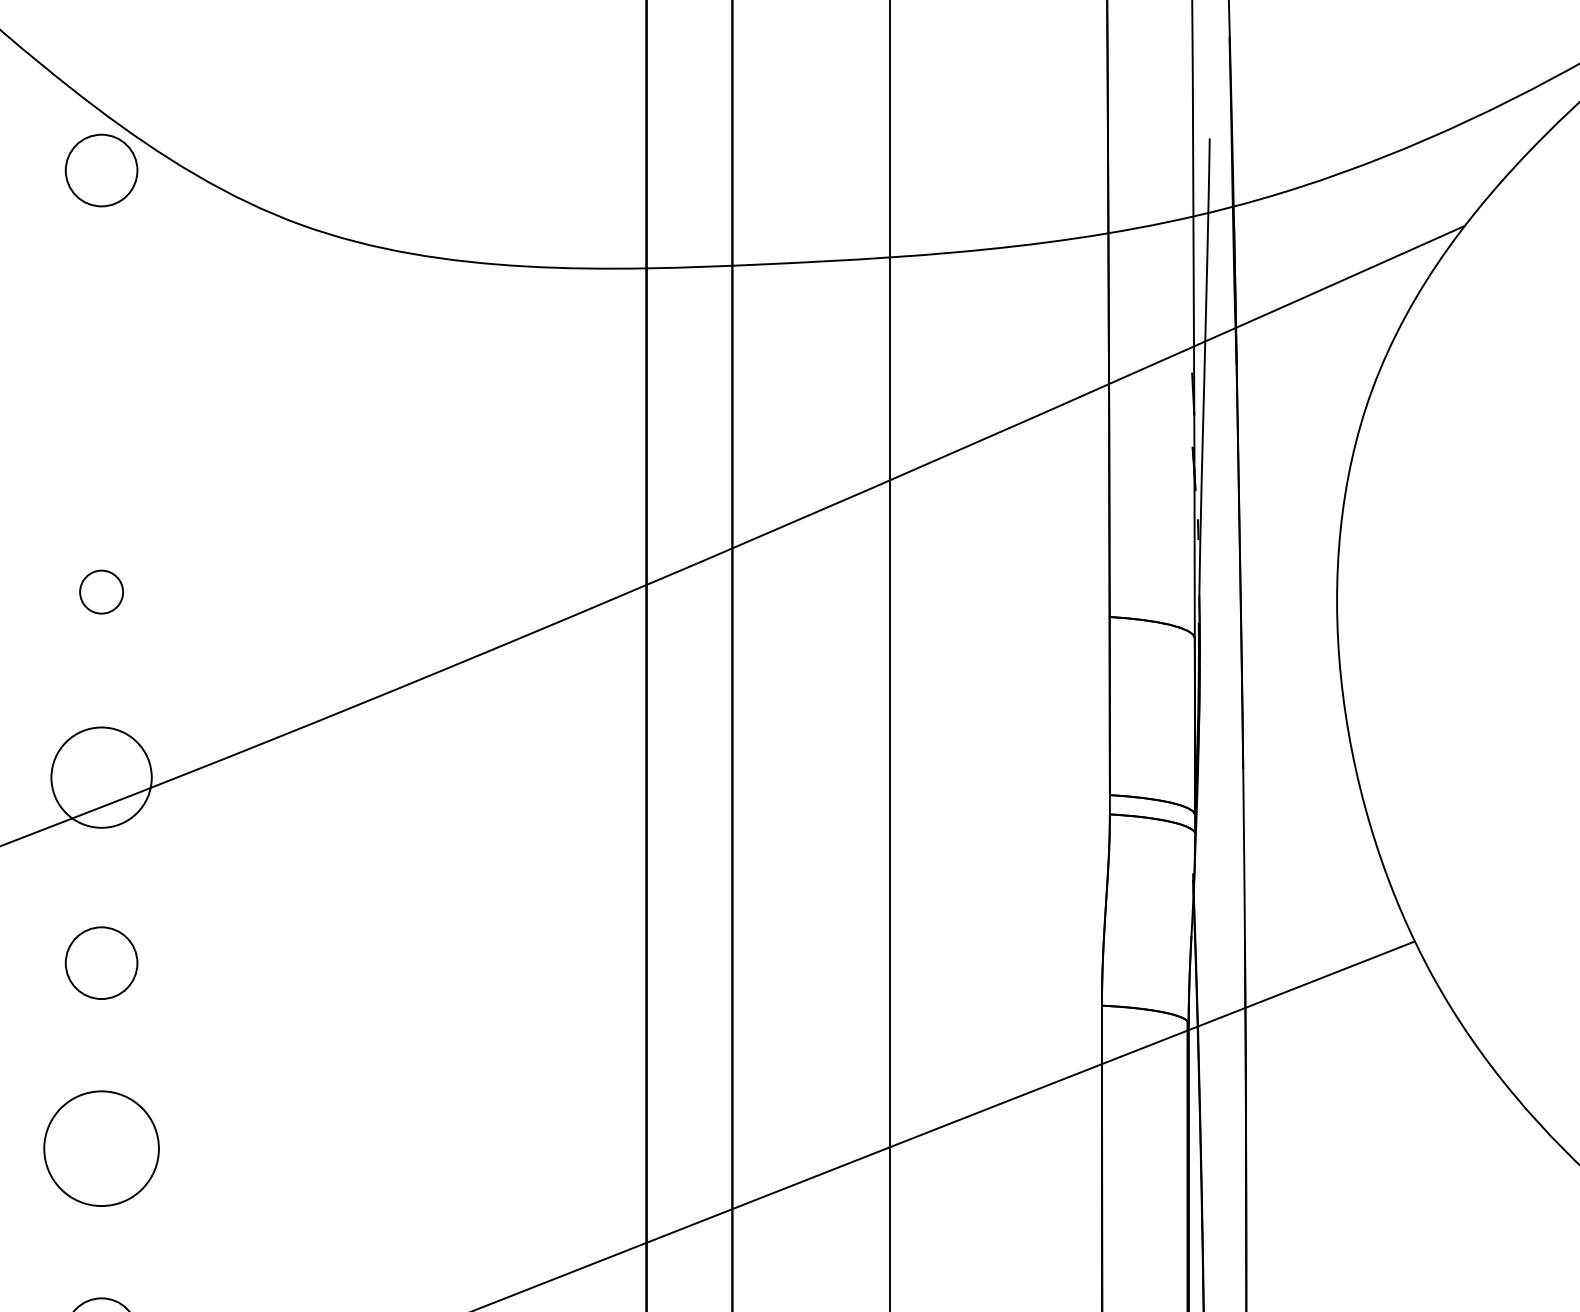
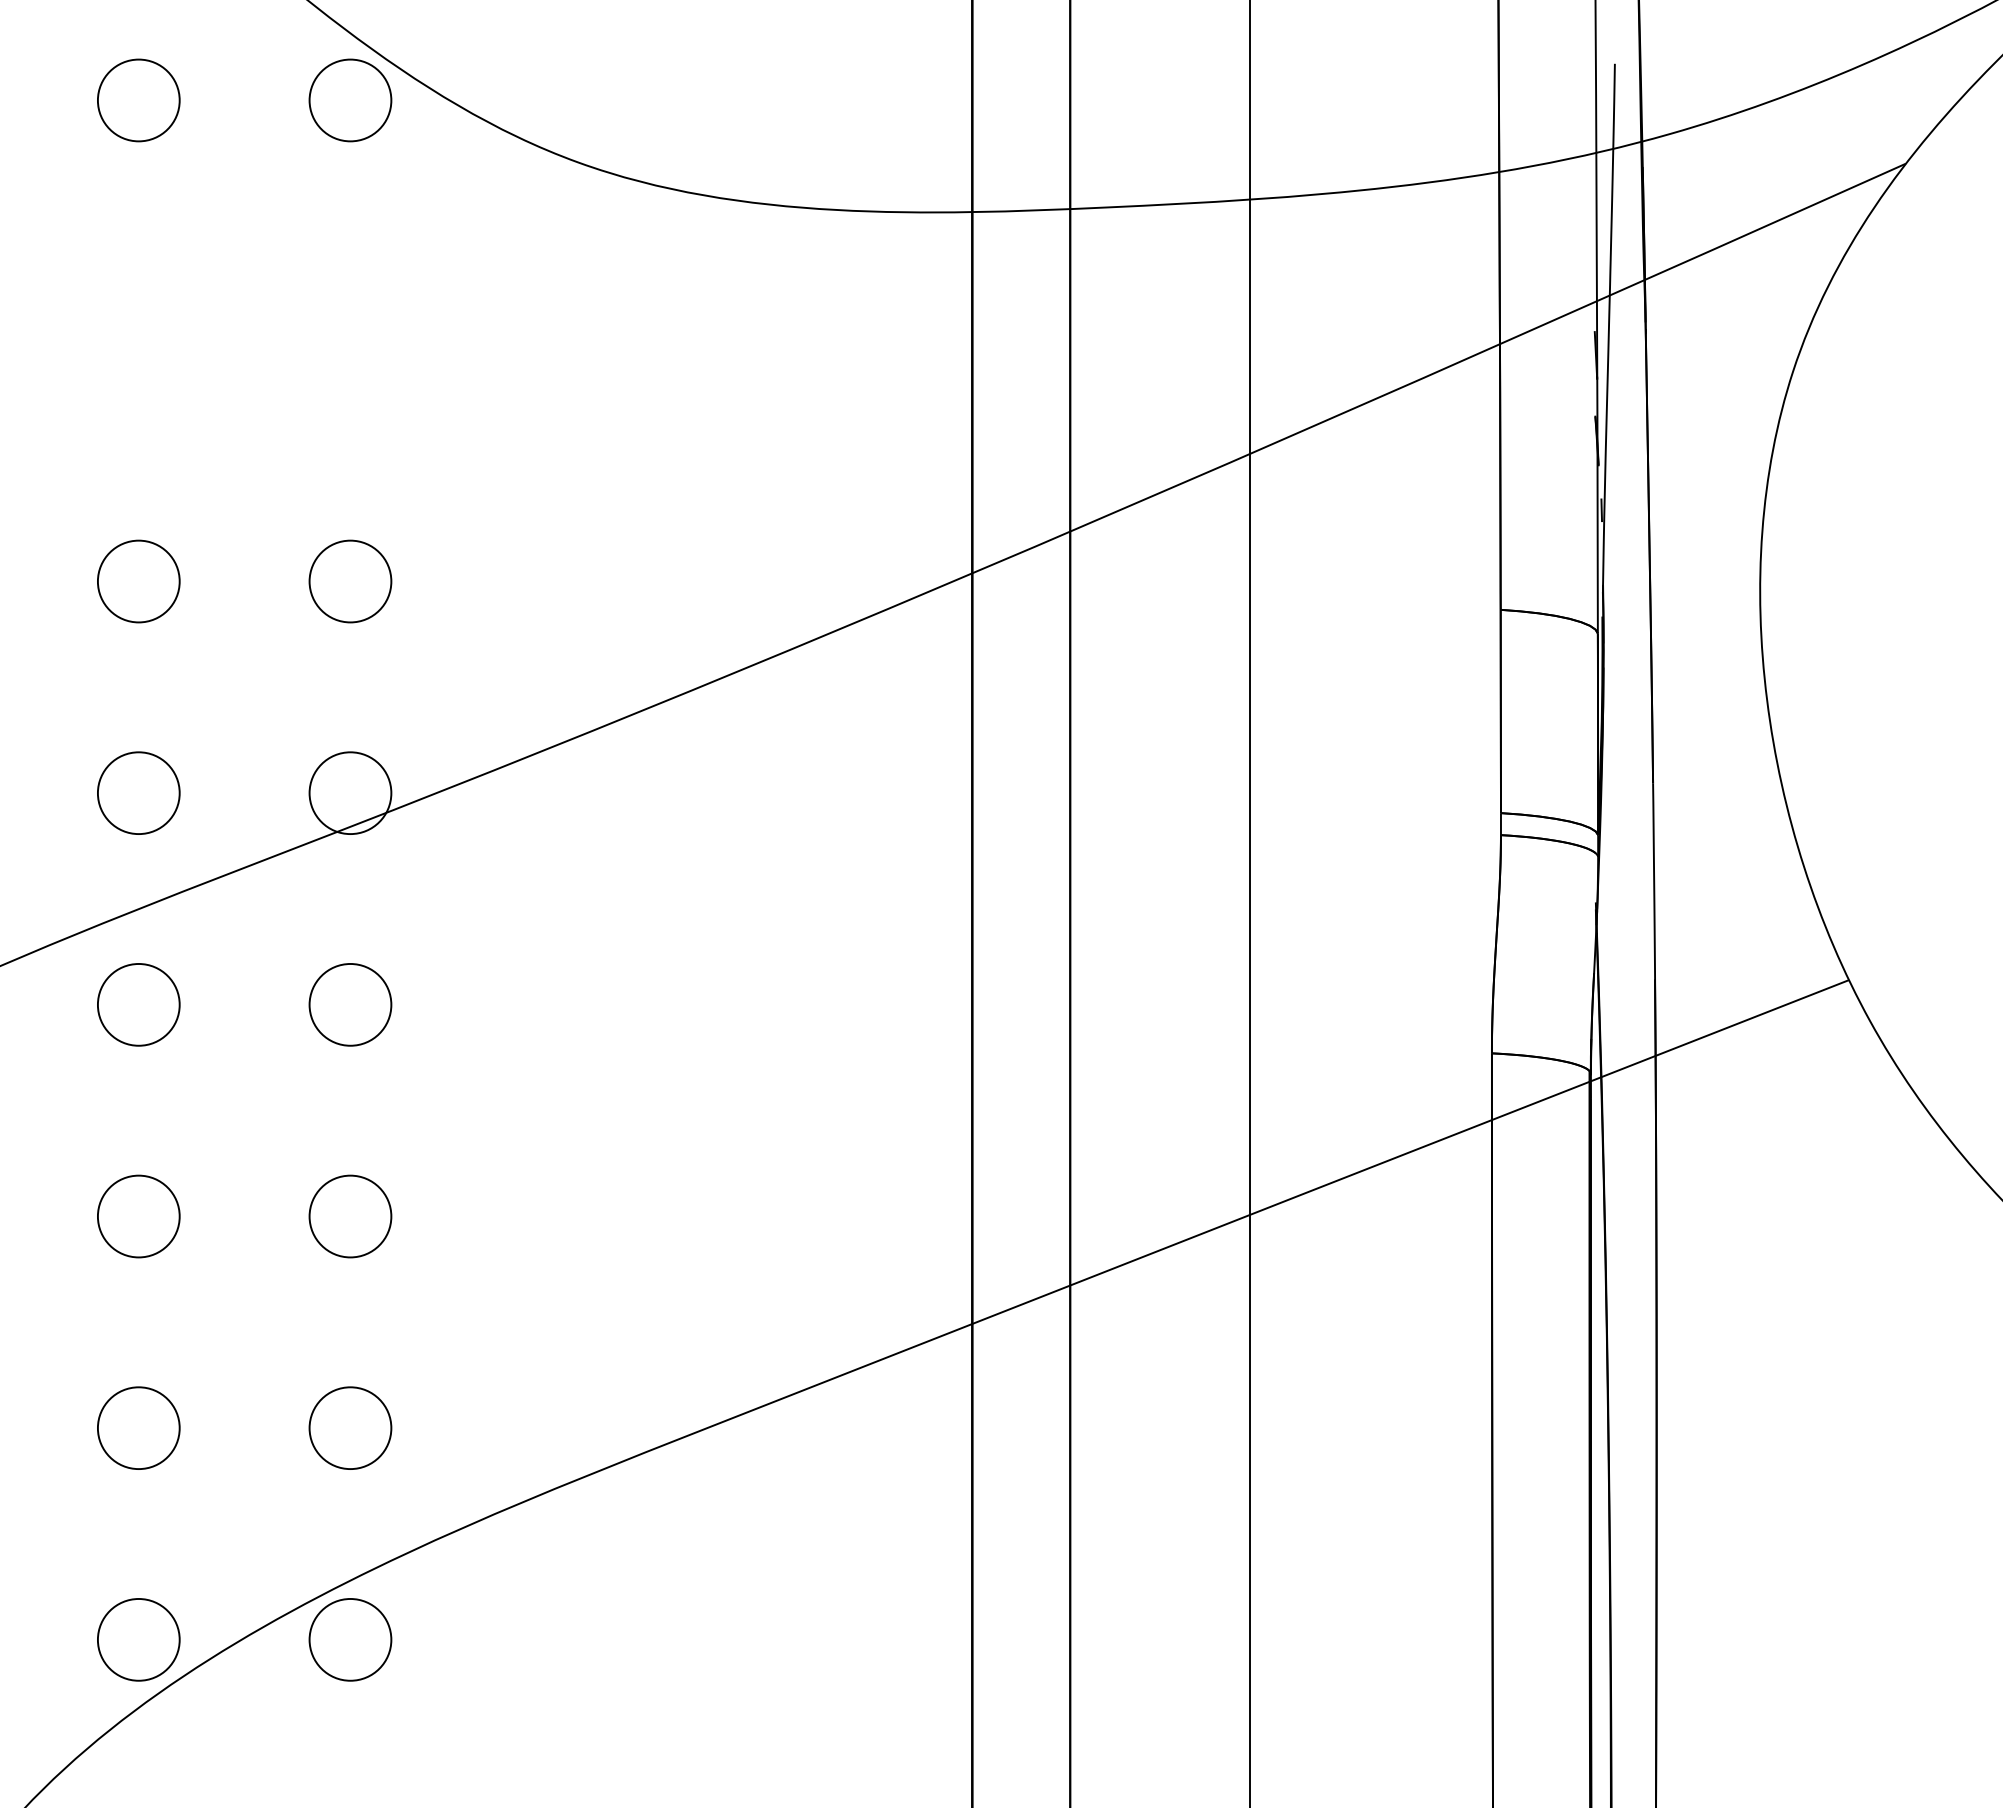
circle: (101, 592) -> (350, 581), size x1.67
circle: (101, 777) -> (350, 793), size x0.71
circle: (101, 1148) -> (350, 1216), size x0.62

